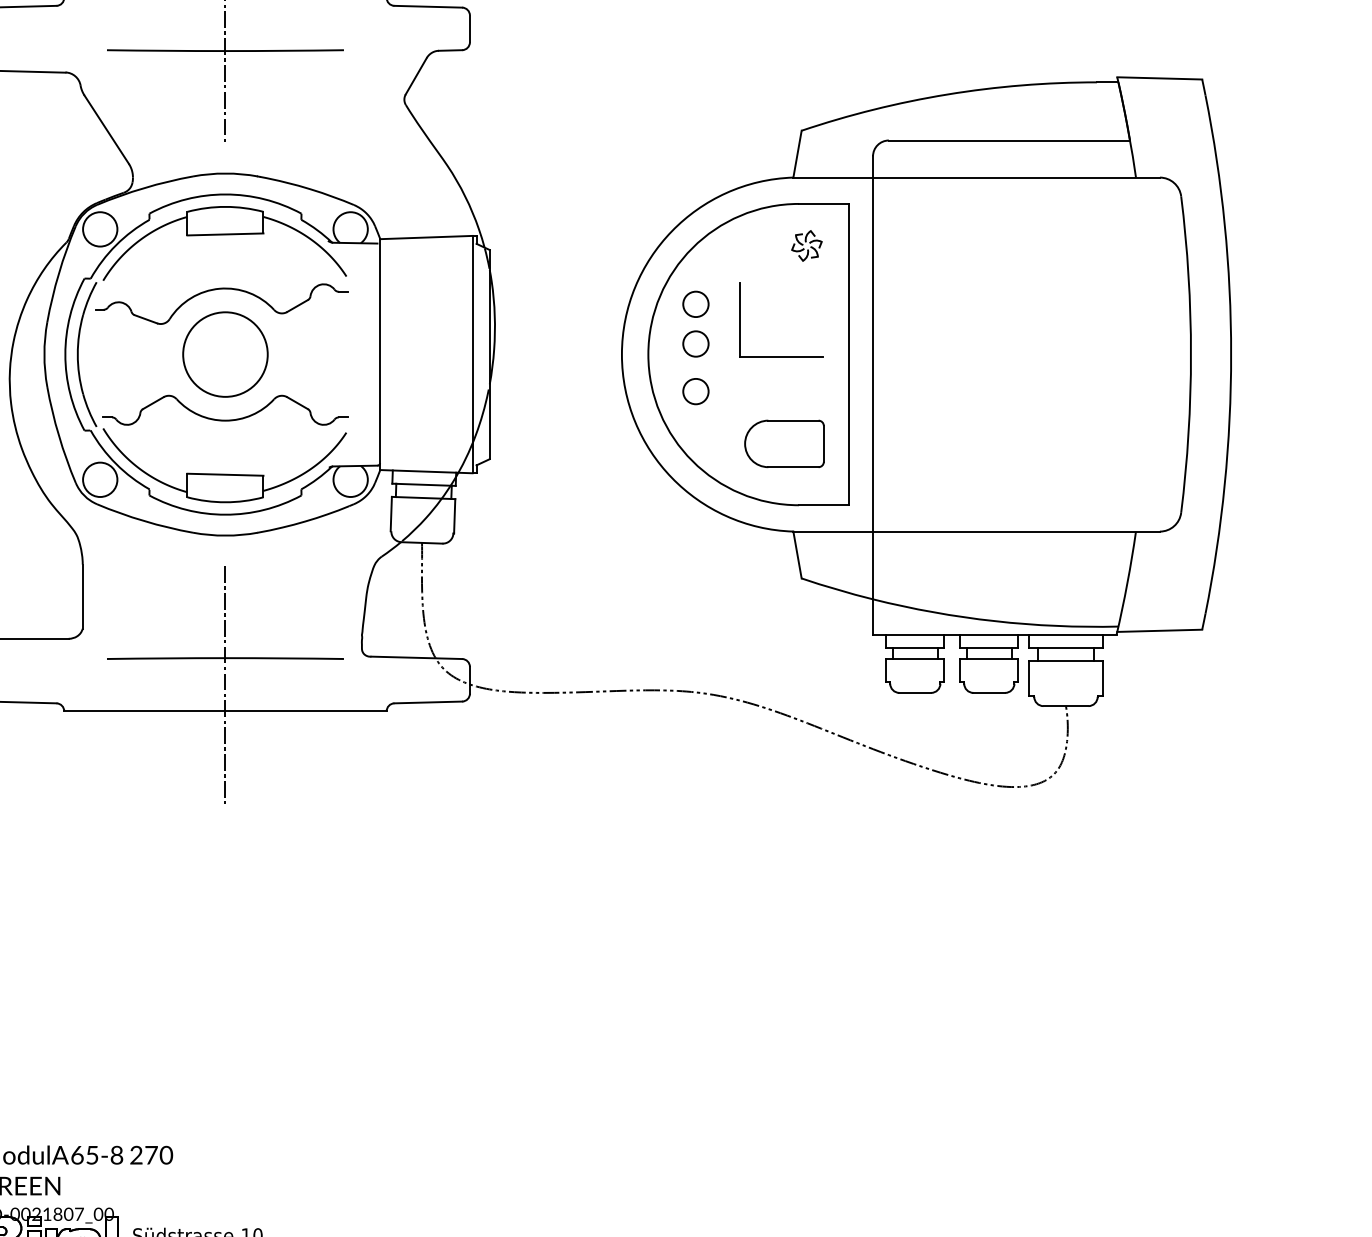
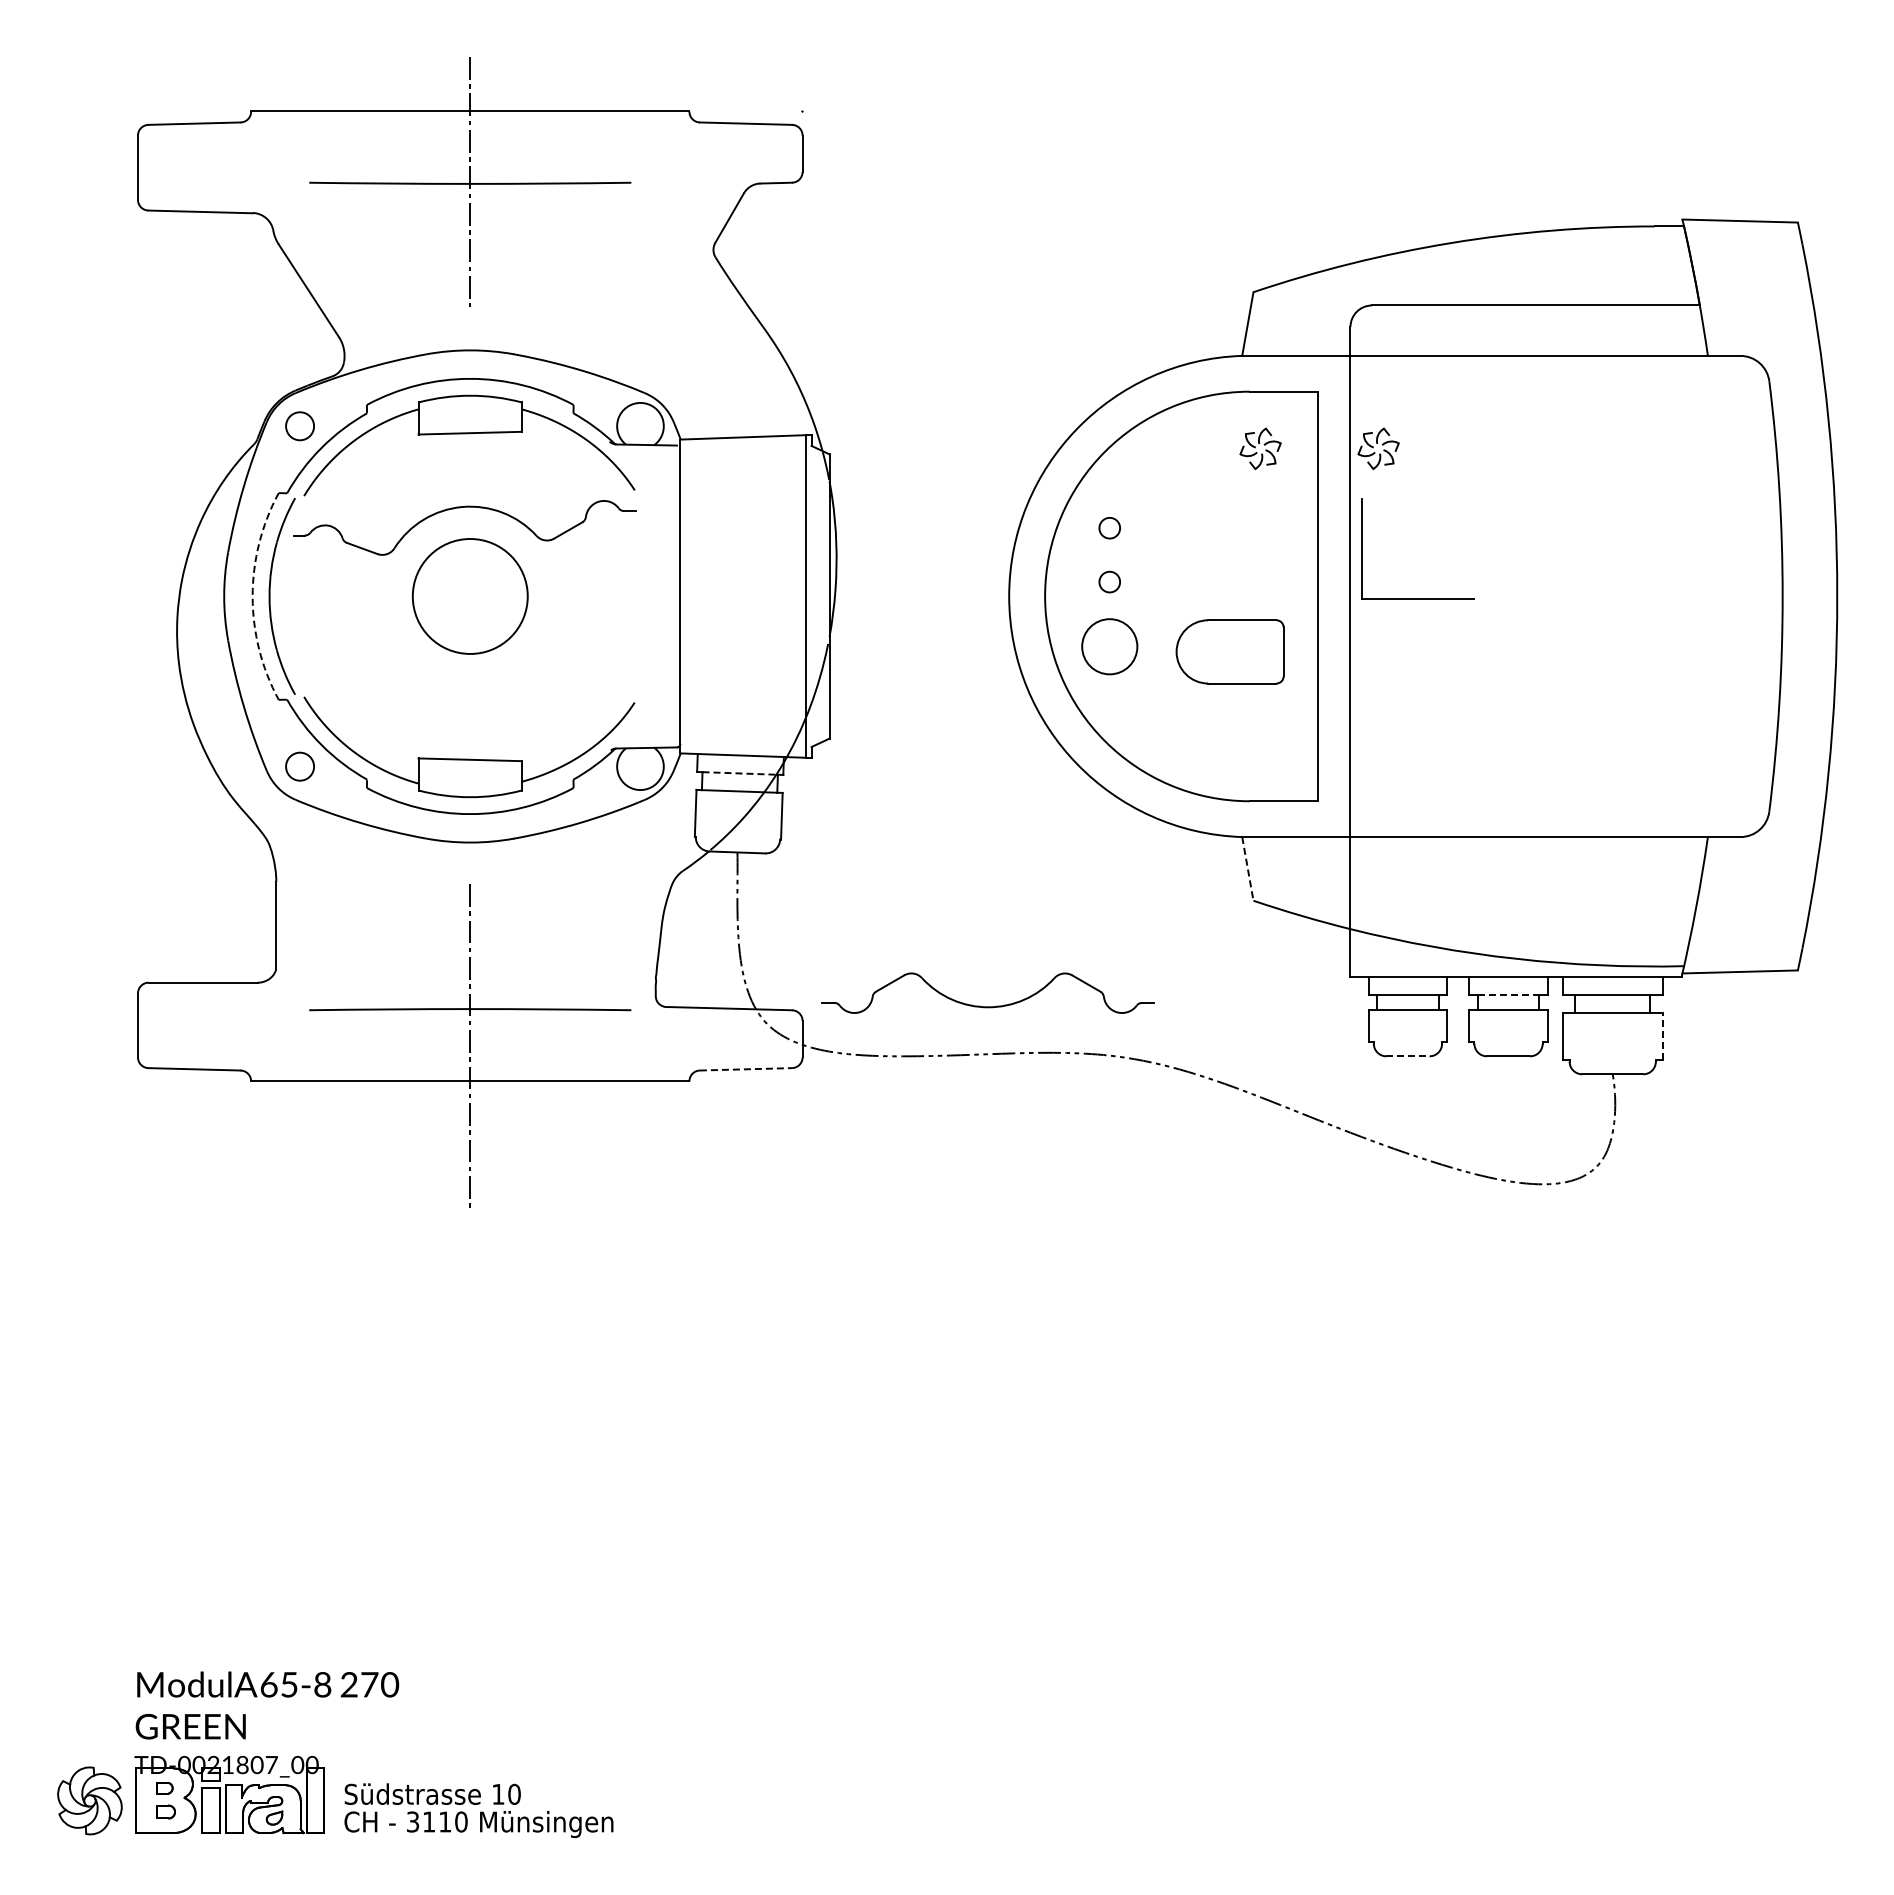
circle: (99, 228) -> (299, 425), size x0.6
part: (893, 245) -> (1378, 448), added
circle: (695, 303) -> (1109, 527), size x0.6
circle: (695, 343) -> (1109, 581), size x0.6
arc: (65, 354) -> (252, 596), solid -> dashed
part: (781, 356) -> (1417, 598), moved
circle: (695, 391) -> (1109, 646), size x1.6
part: (224, 420) -> (987, 1006), moved
part: (784, 443) -> (1229, 651), moved
circle: (99, 479) -> (299, 766), size x0.6
line: (424, 484) -> (740, 773), solid -> dashed
line: (797, 555) -> (1247, 869), solid -> dashed
line: (989, 648) -> (1508, 995), solid -> dashed
line: (1102, 678) -> (1662, 1036), solid -> dashed
line: (914, 693) -> (1407, 1056), solid -> dashed
line: (428, 702) -> (746, 1069), solid -> dashed

